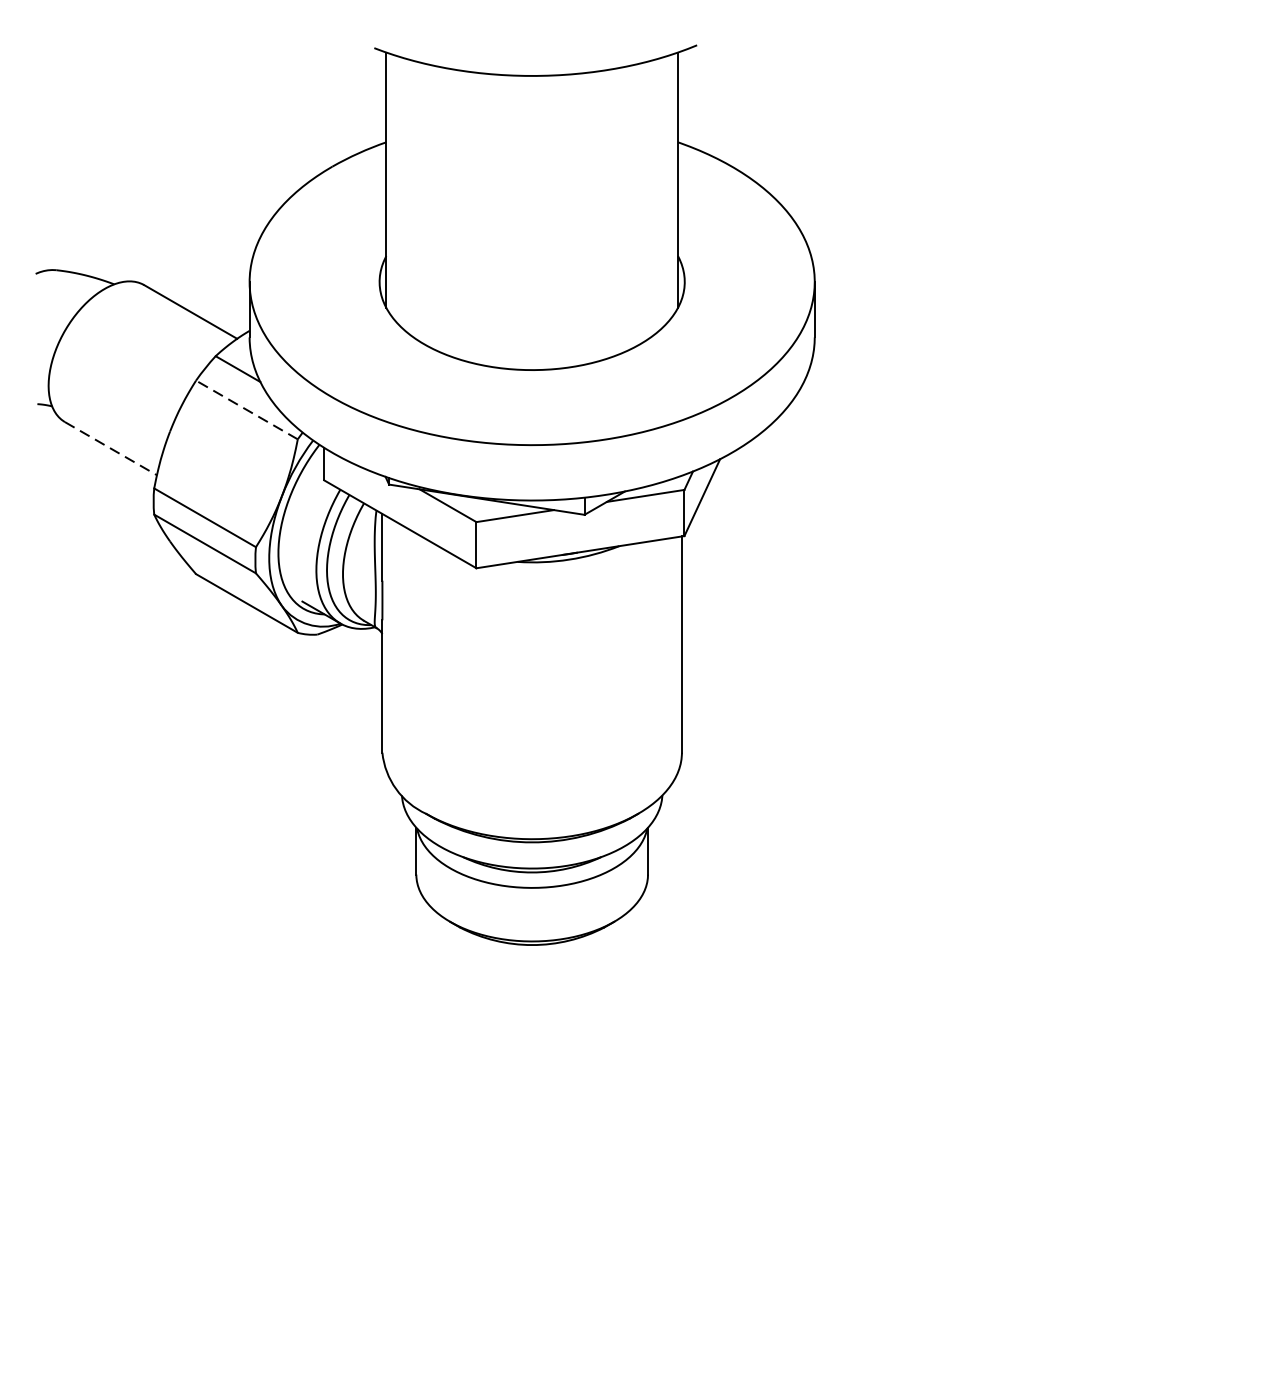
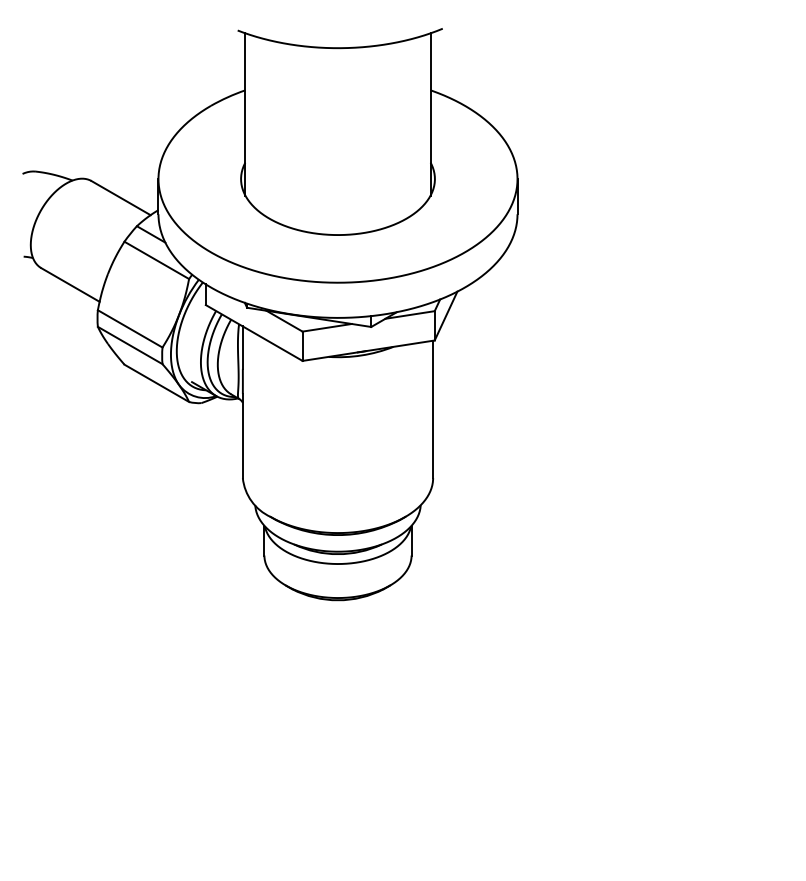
line: (246, 410) -> (156, 260), dashed -> solid
line: (111, 447) -> (70, 284), dashed -> solid

